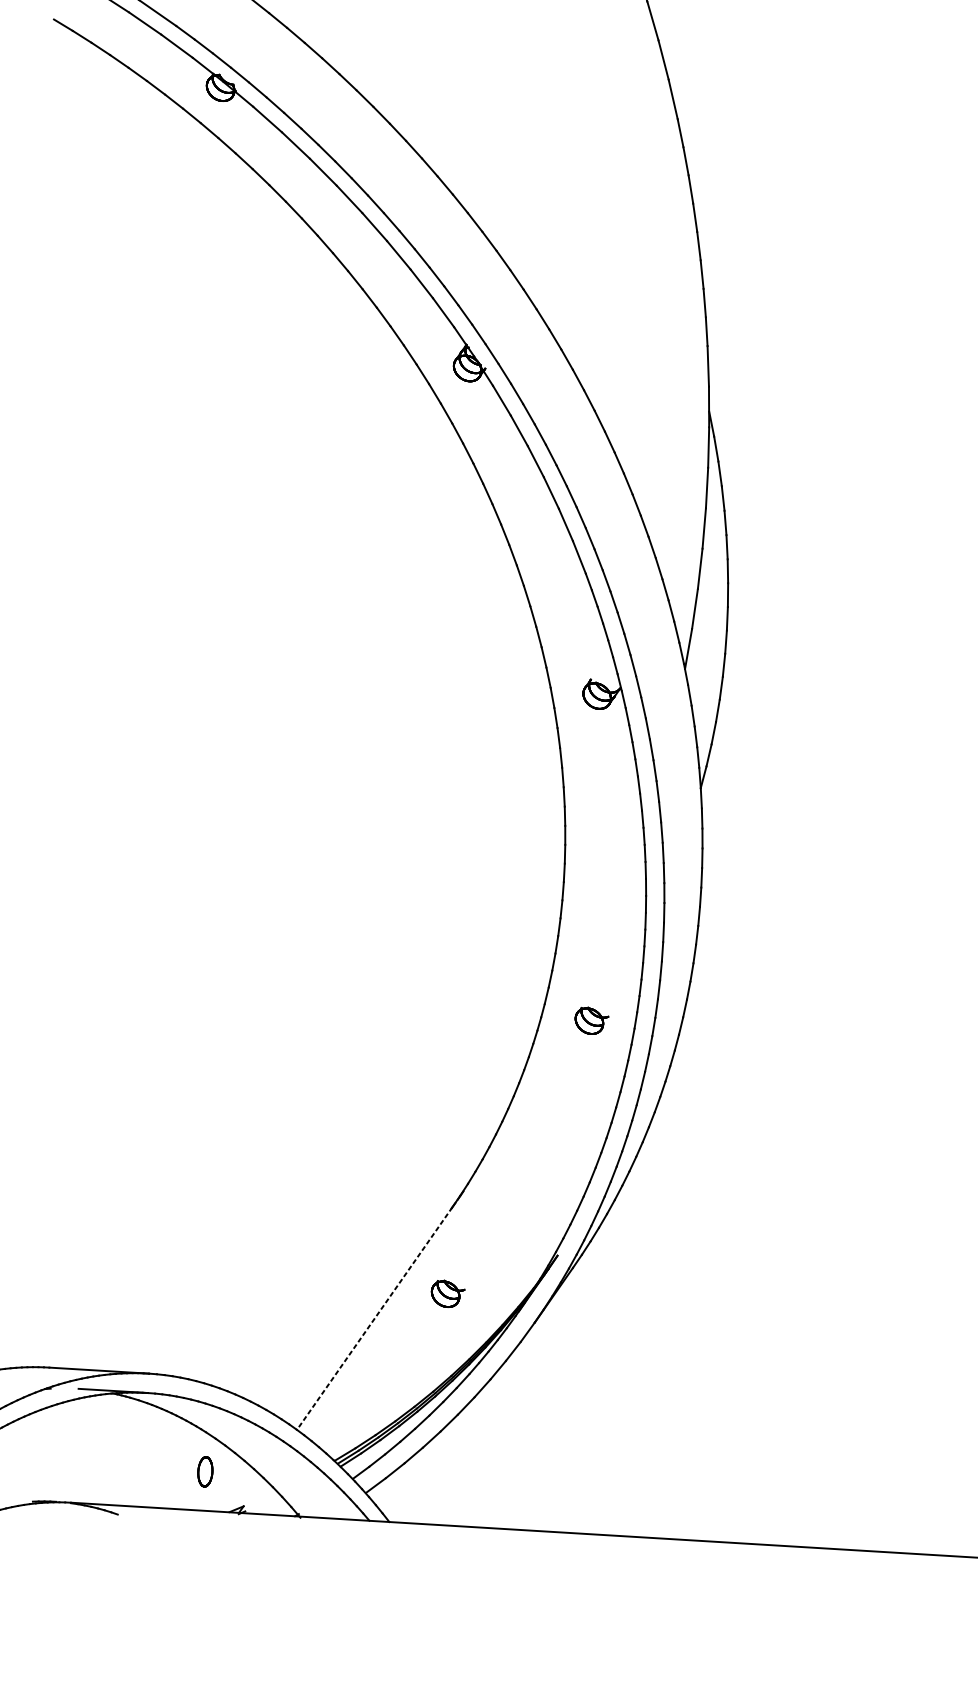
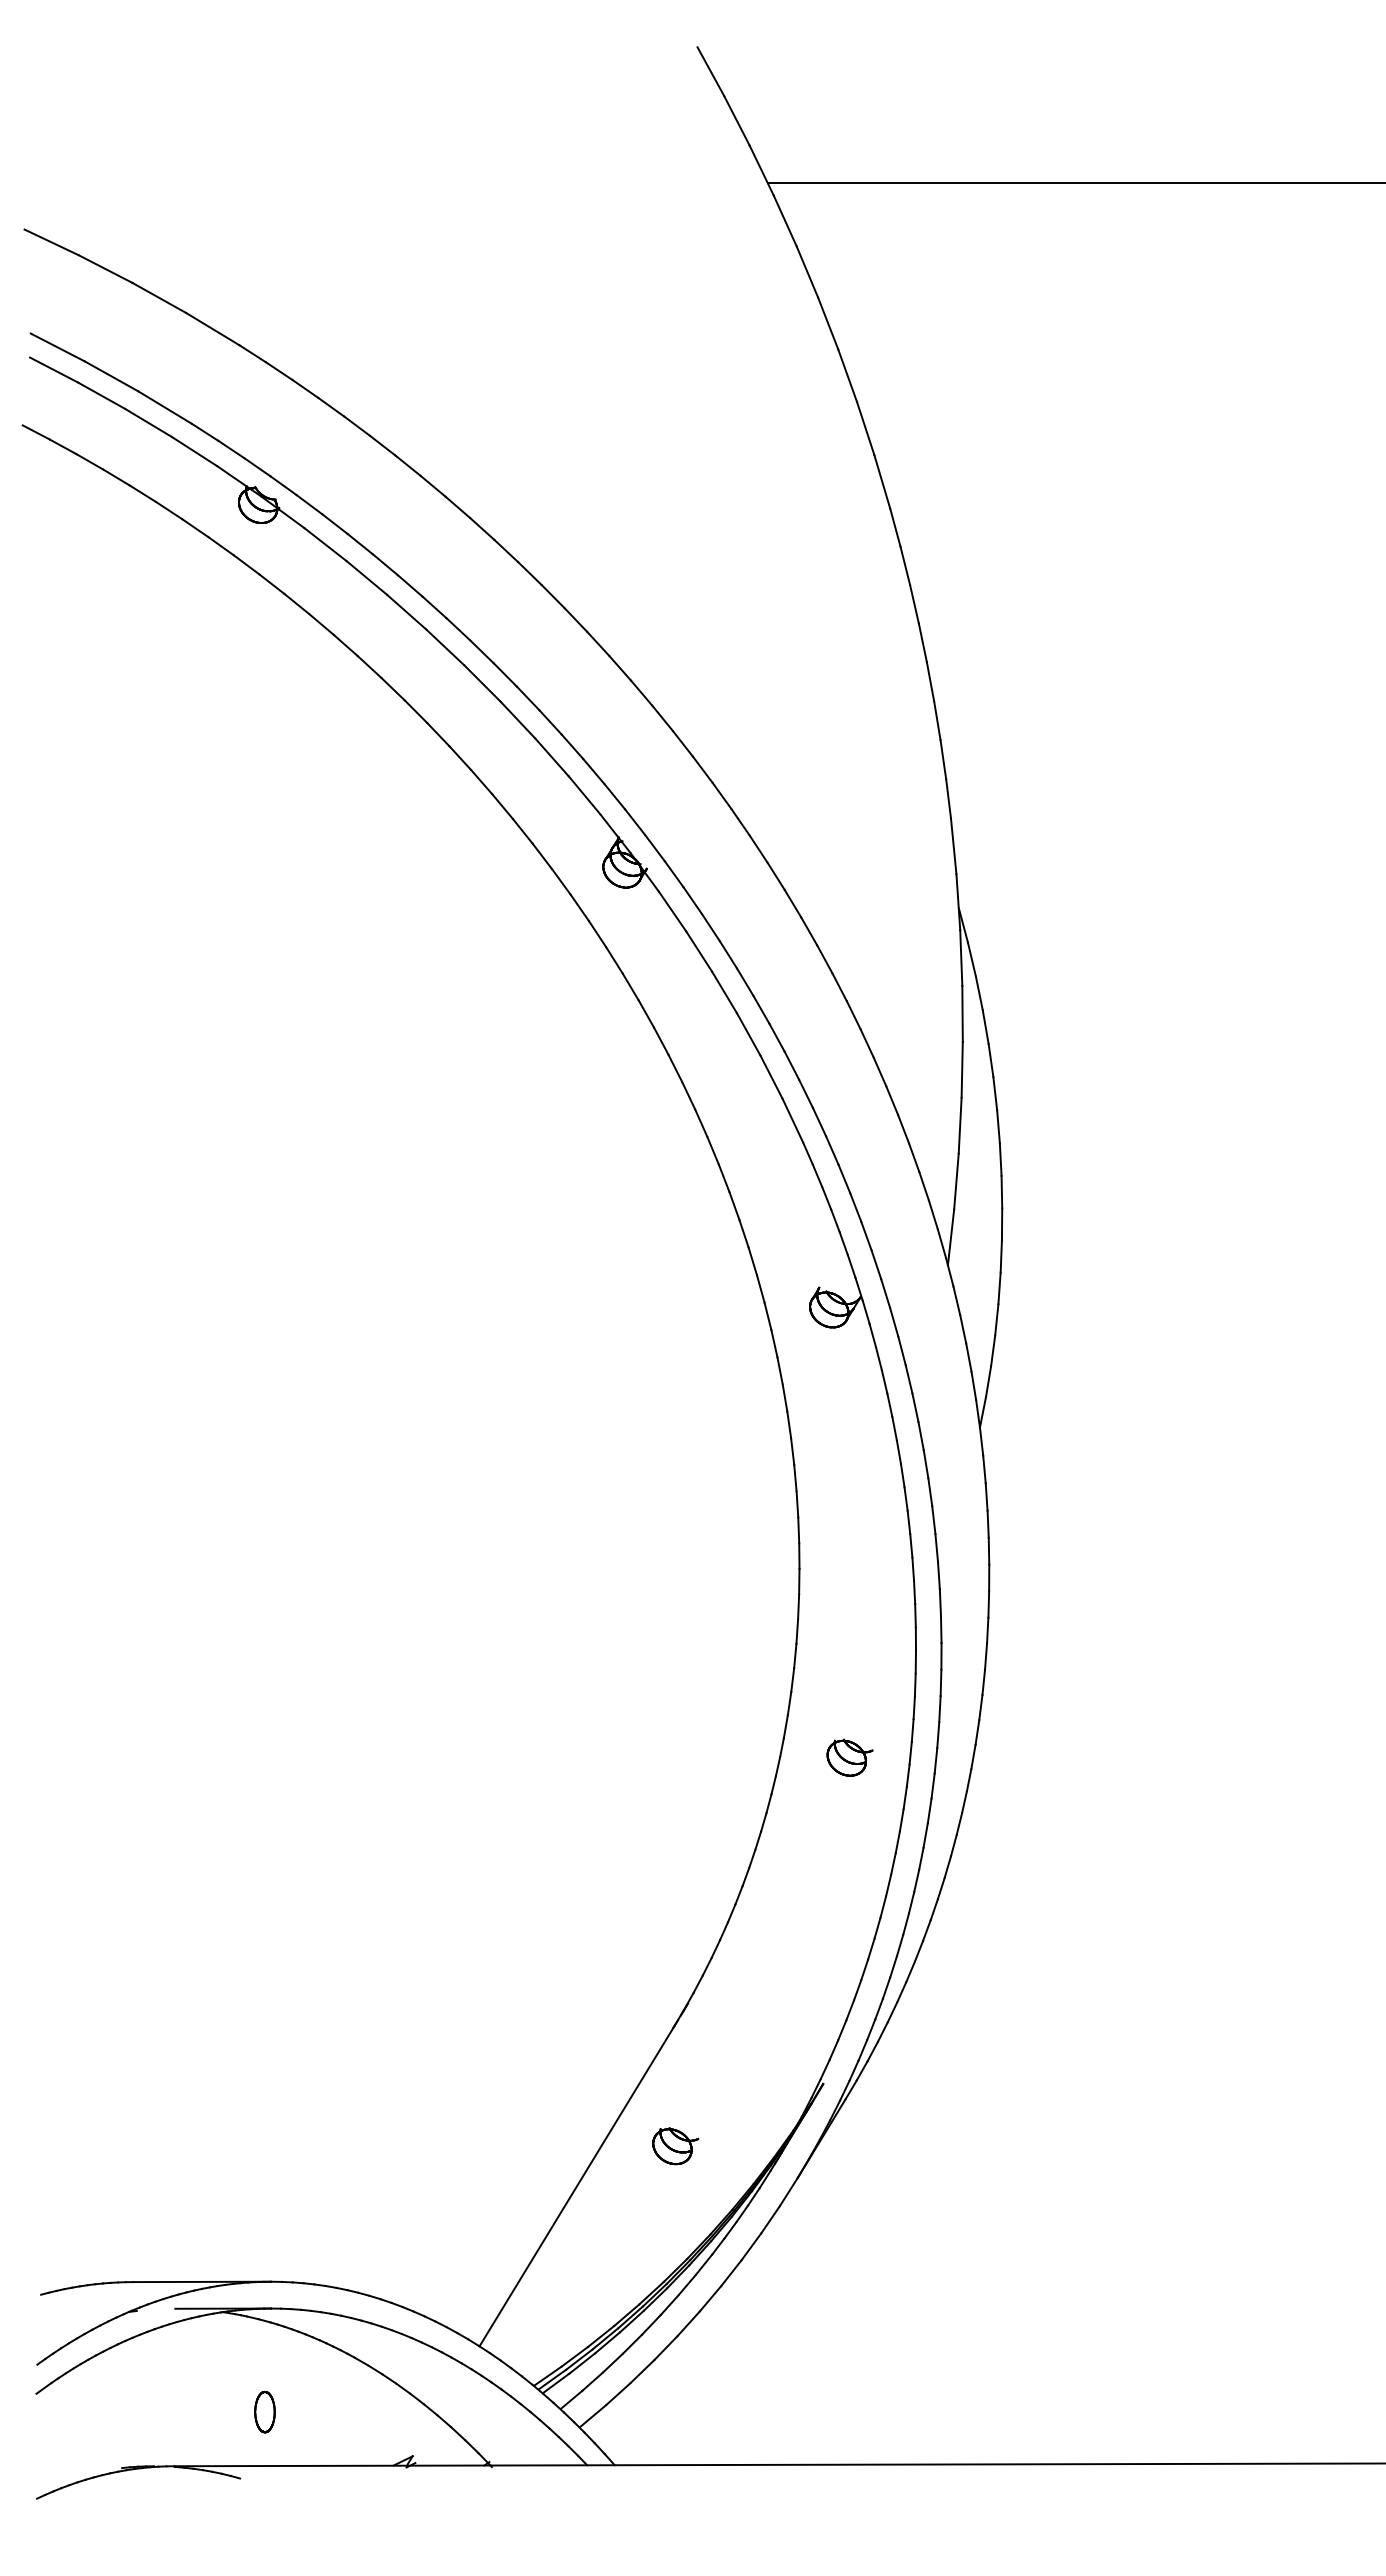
line: (374, 1318) -> (576, 2186), dashed -> solid
part: (205, 1471) -> (264, 2411), moved

